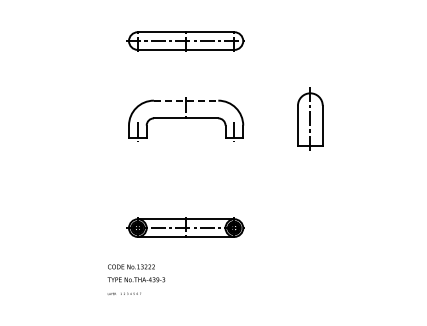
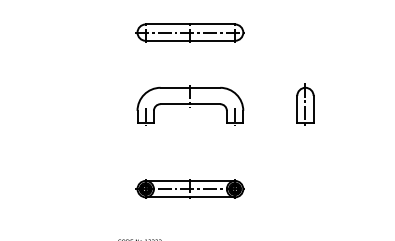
line: (186, 100) -> (190, 87), dashed -> solid
part: (310, 118) -> (305, 104), size x0.71
part: (185, 227) -> (189, 188), moved

